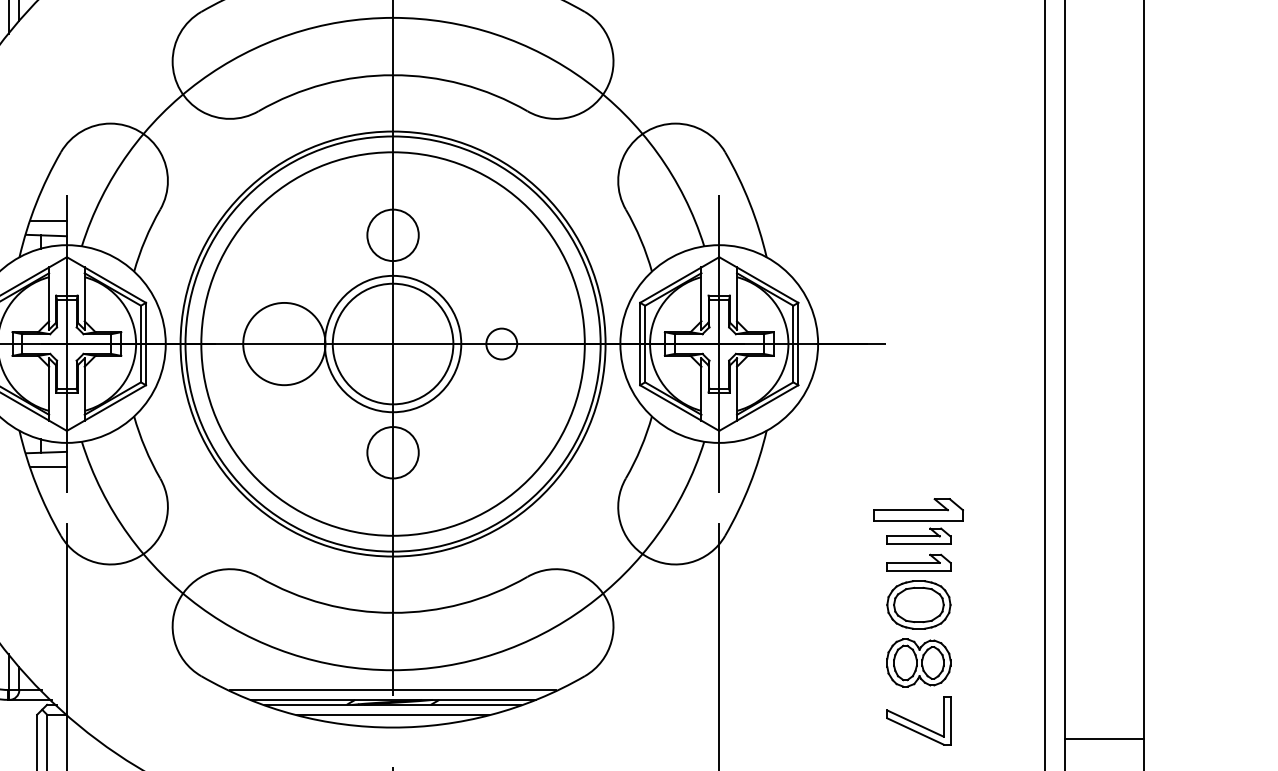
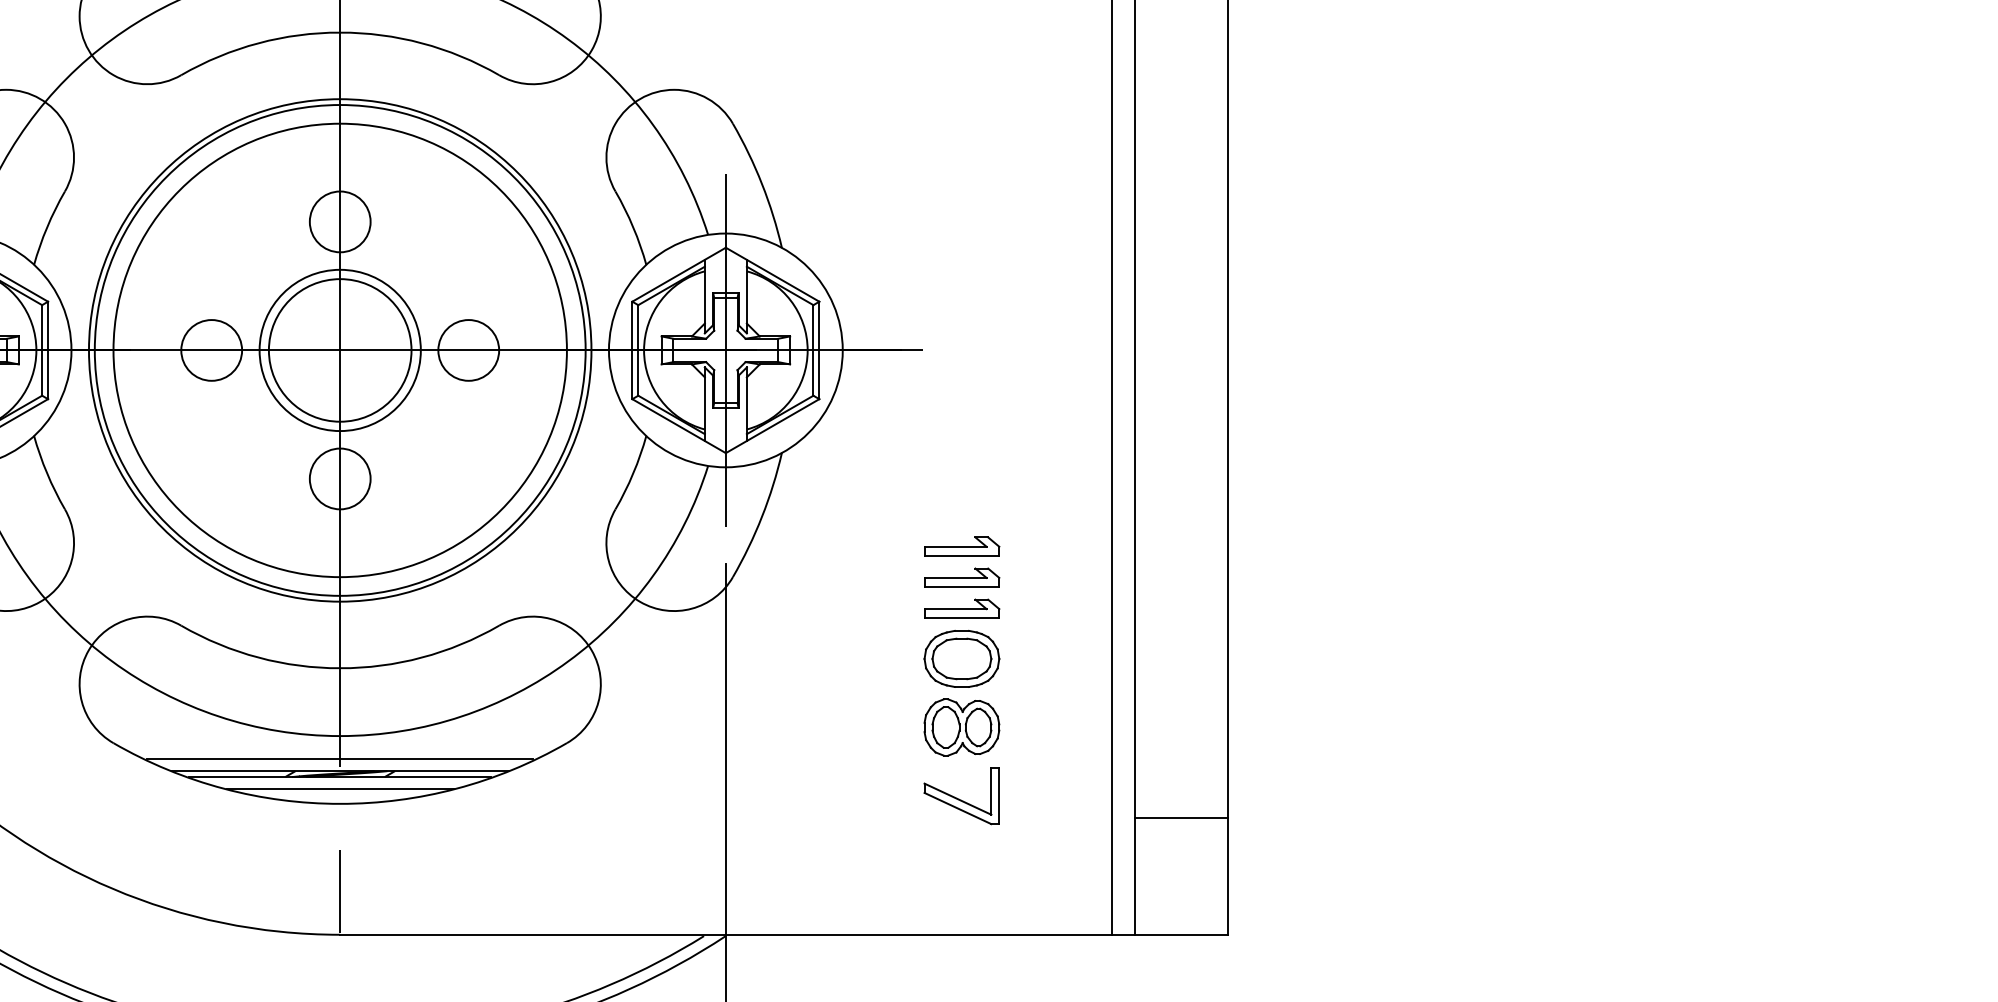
circle: (284, 344) -> (211, 350), size x0.62
circle: (501, 344) -> (468, 350), size x1.67
part: (919, 509) -> (962, 546), size x0.71

